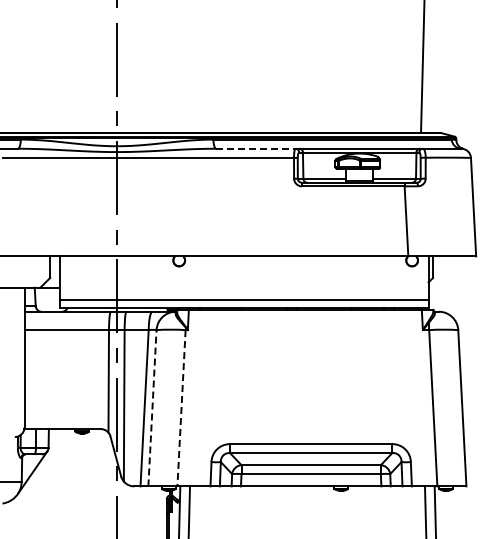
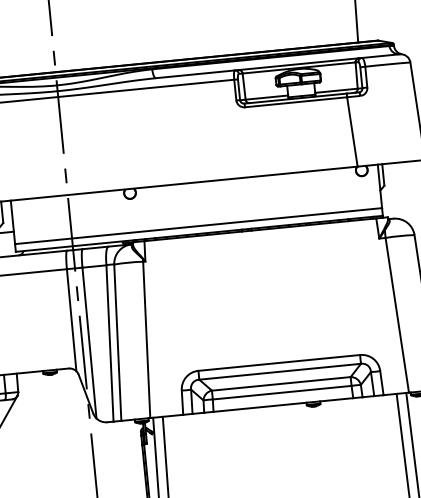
line: (255, 148) -> (195, 74), dashed -> solid
line: (152, 407) -> (117, 341), dashed -> solid
line: (181, 408) -> (146, 340), dashed -> solid

